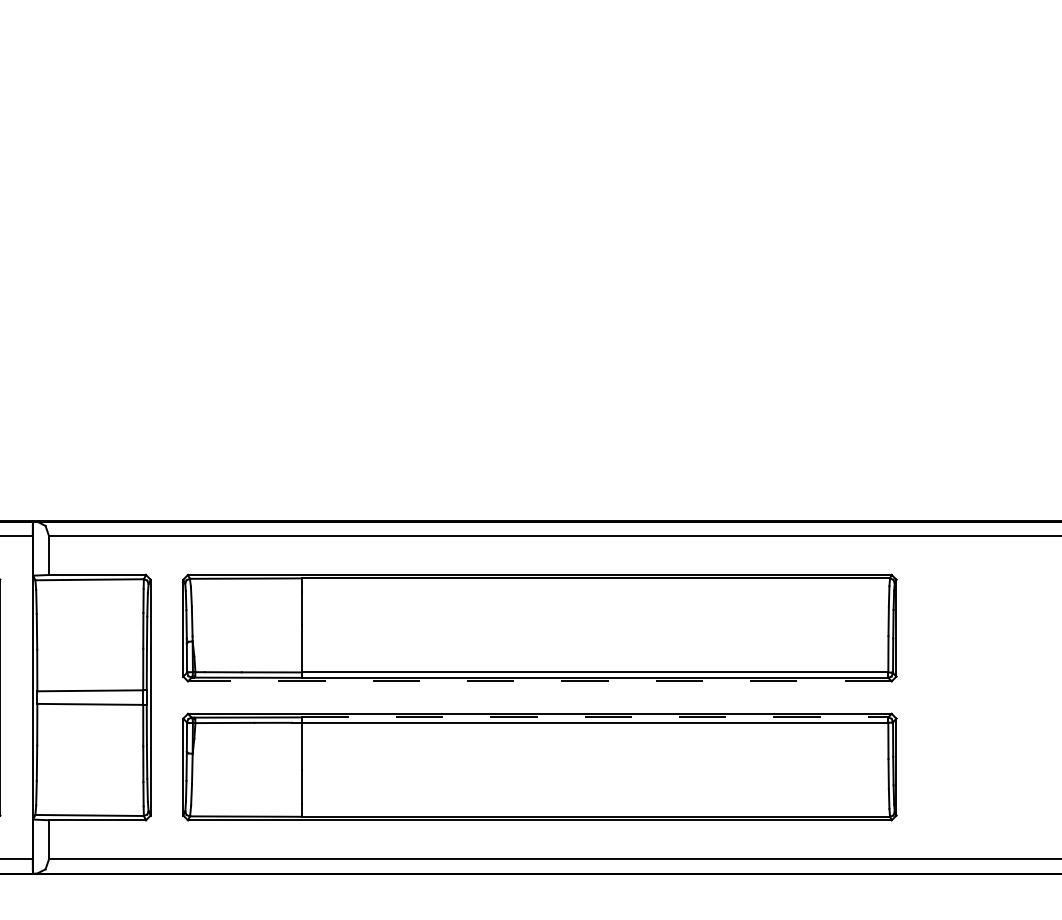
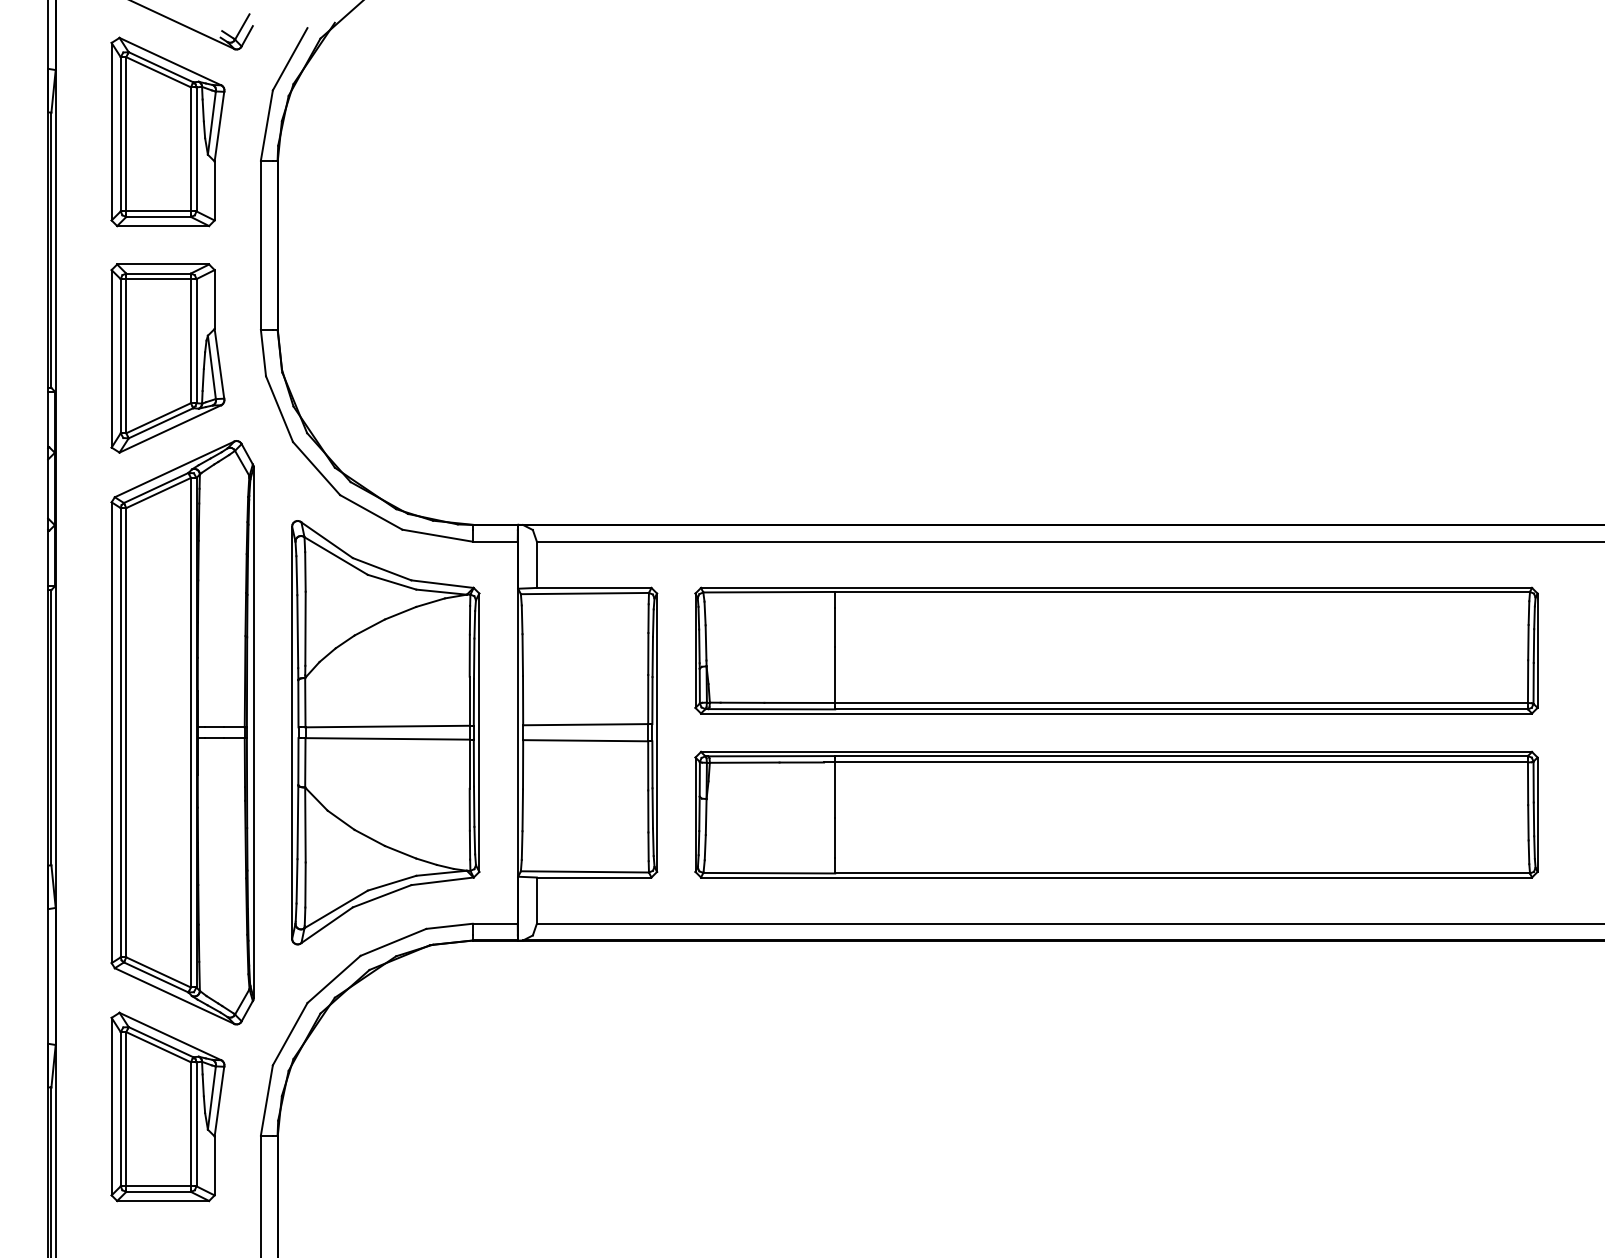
line: (539, 681) -> (1116, 713), dashed -> solid
line: (595, 717) -> (1182, 756), dashed -> solid

